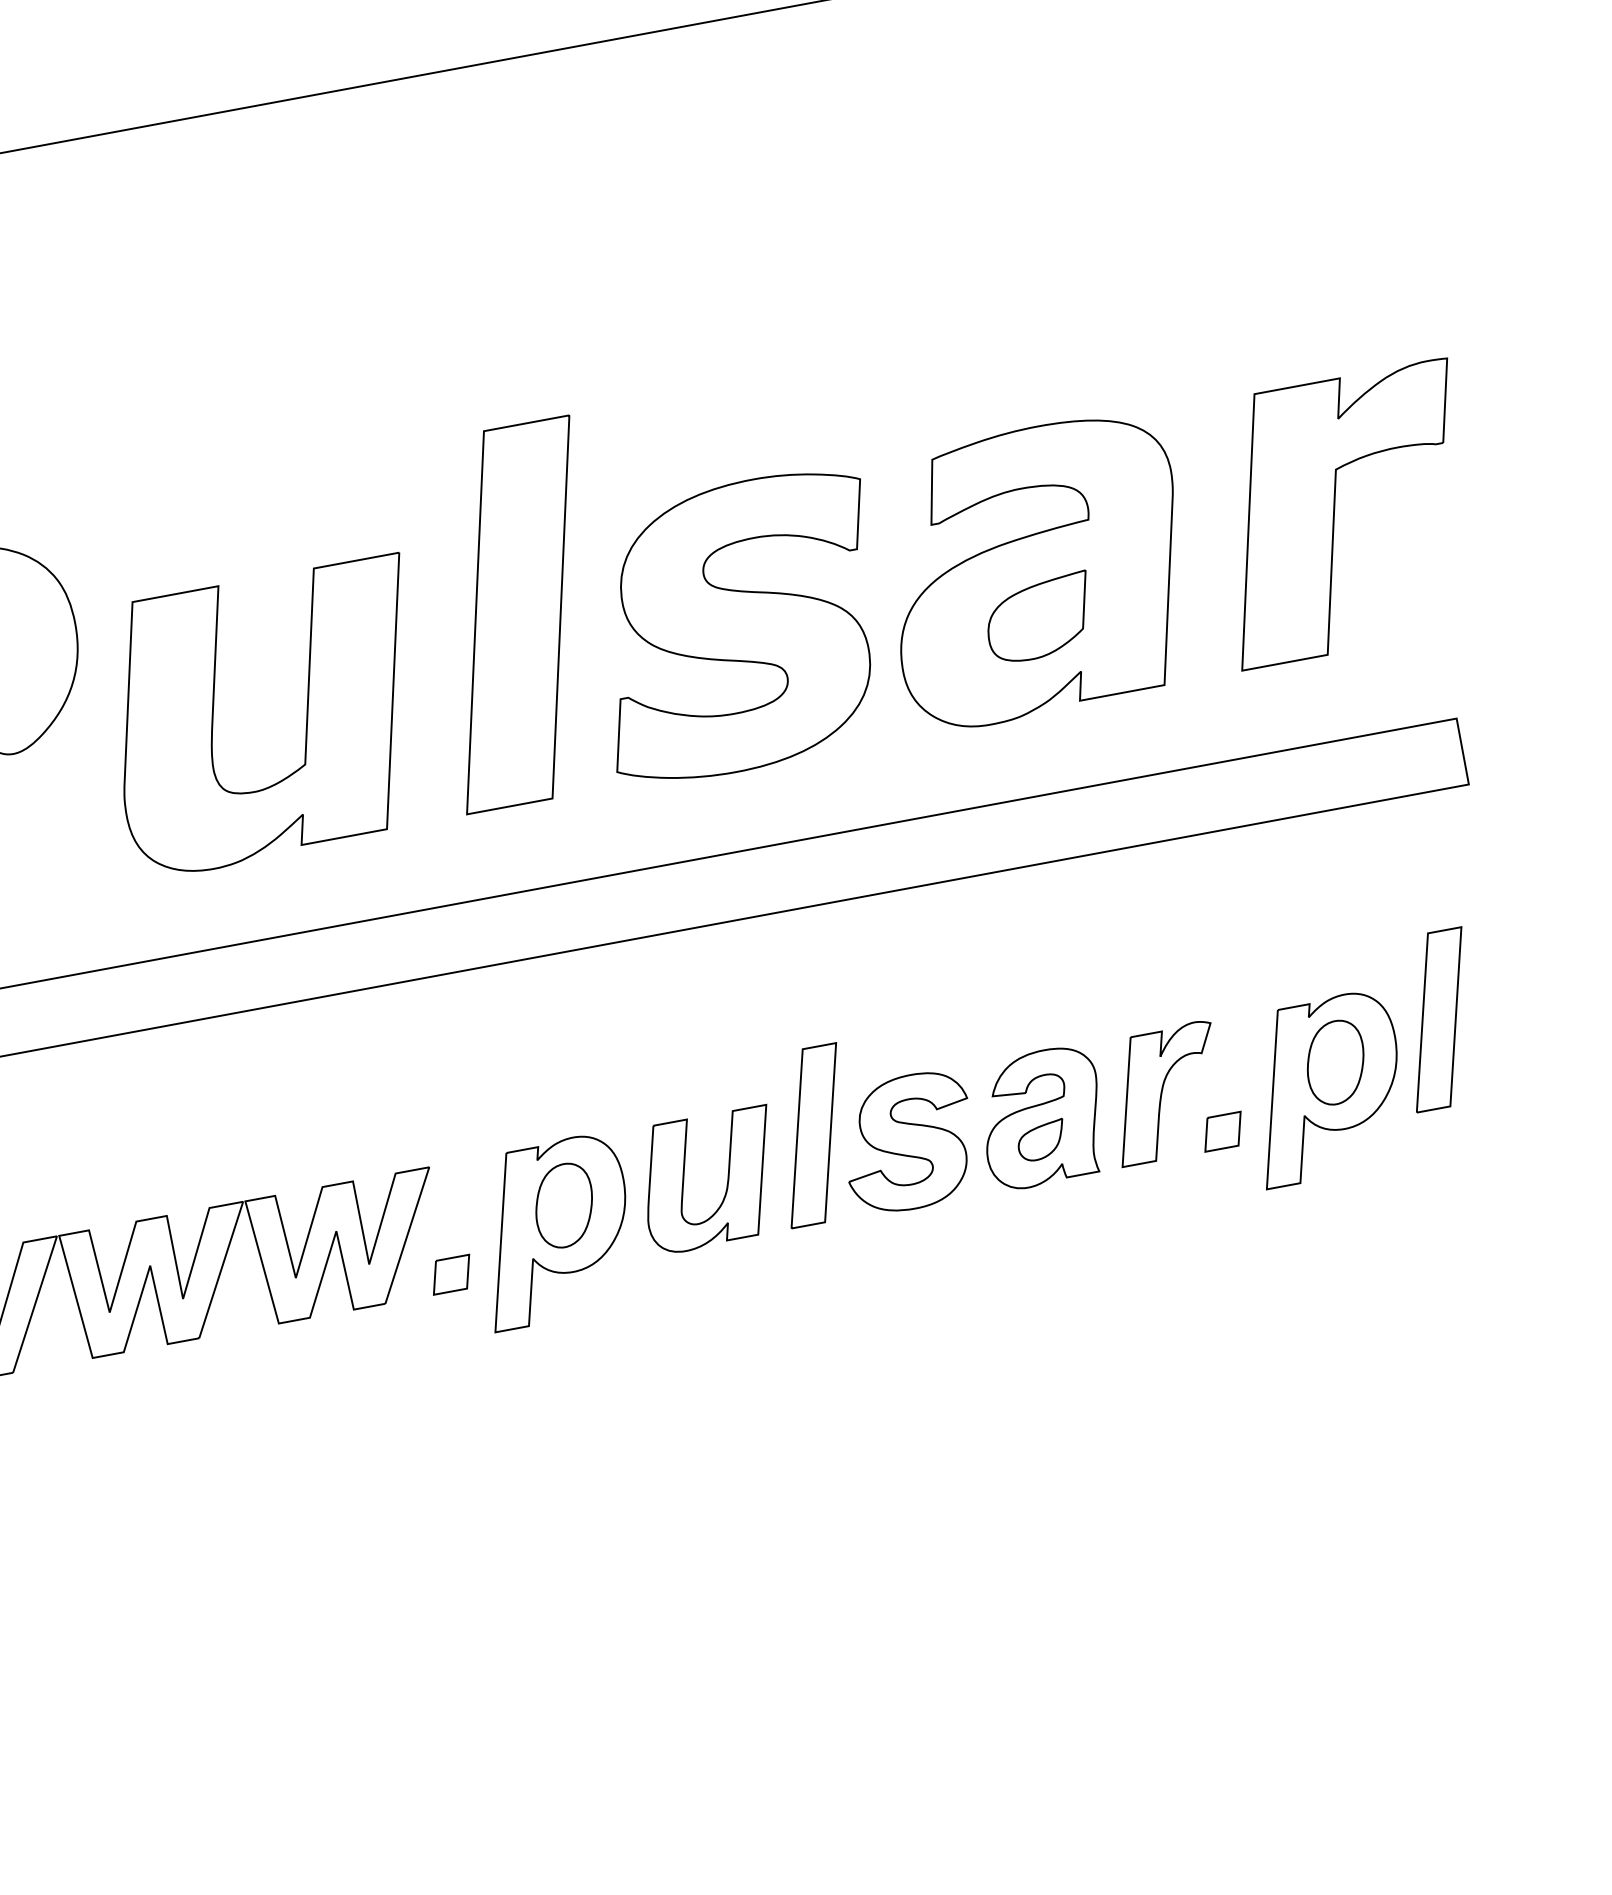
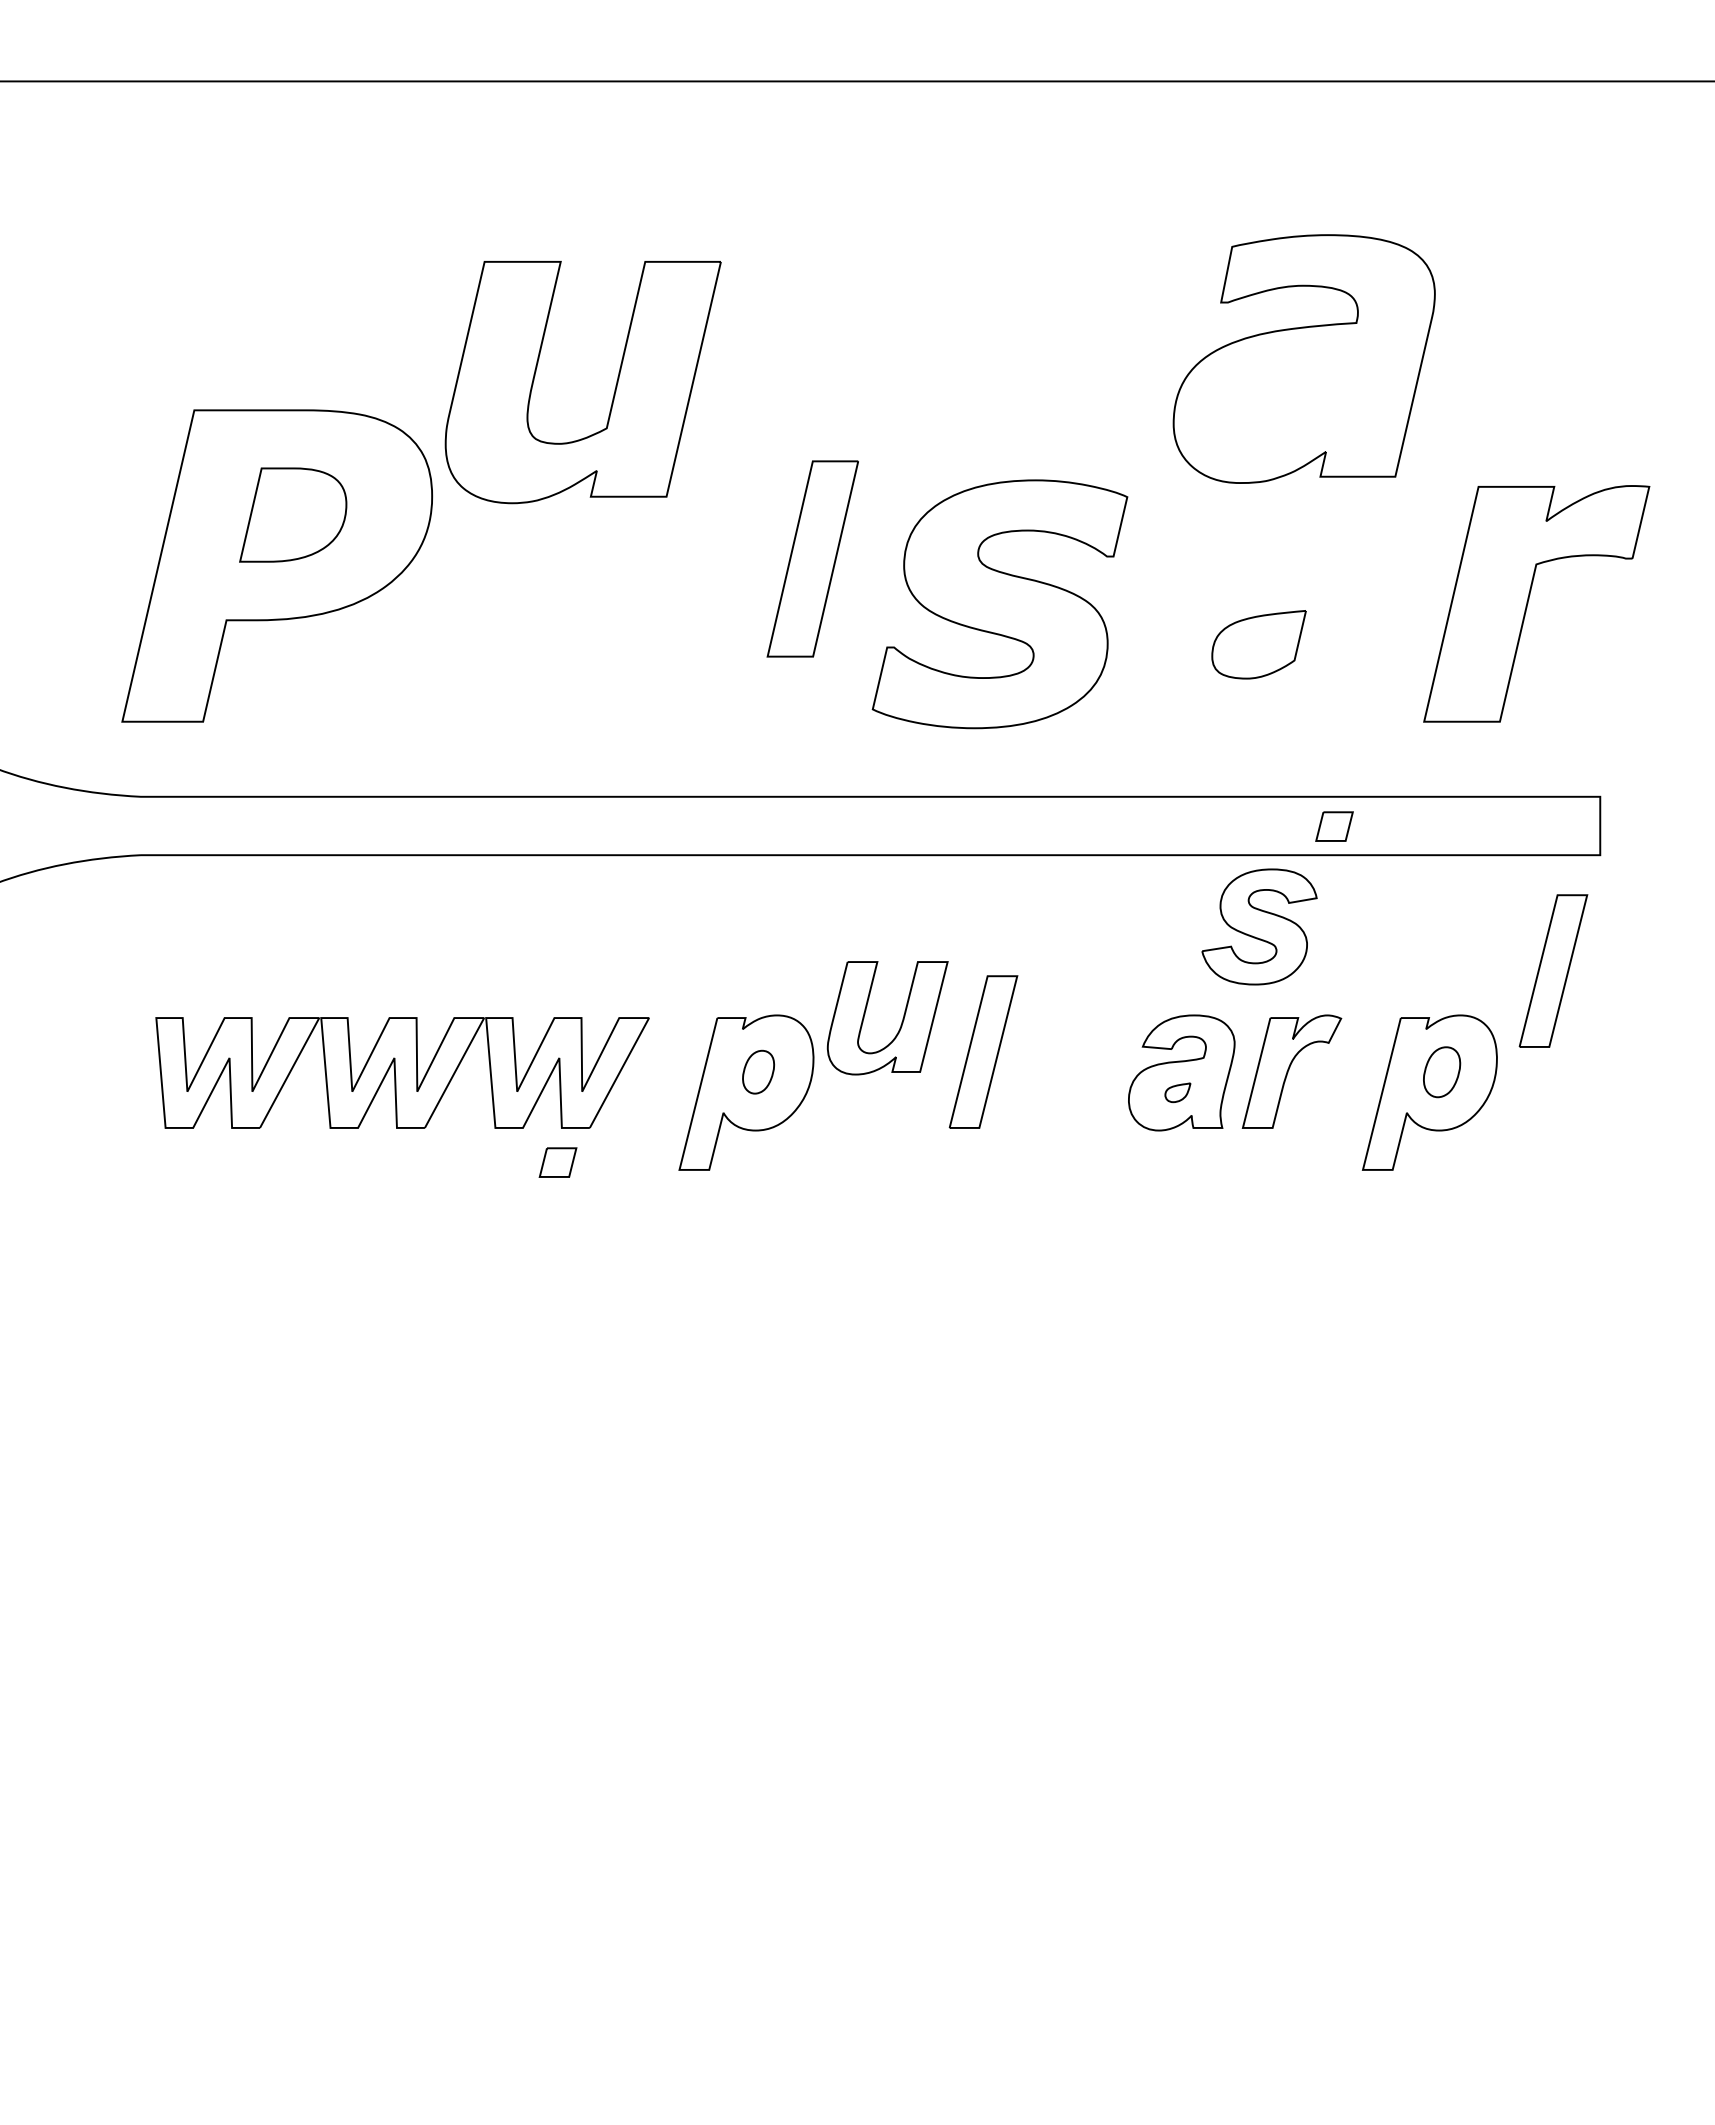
part: (1036, 570) -> (1303, 358), moved
part: (517, 614) -> (812, 558), size x0.6
part: (305, 719) -> (614, 389), moved
part: (1439, 1019) -> (1553, 970), moved
part: (1334, 1061) -> (1441, 1071), size x0.7
part: (1222, 1131) -> (1334, 826), moved
part: (1041, 1140) -> (1177, 1092), size x0.6
part: (908, 1142) -> (1259, 926), moved
part: (726, 1181) -> (901, 1021), moved
part: (563, 1204) -> (758, 1071), size x0.6
part: (450, 1274) -> (557, 1162), moved

